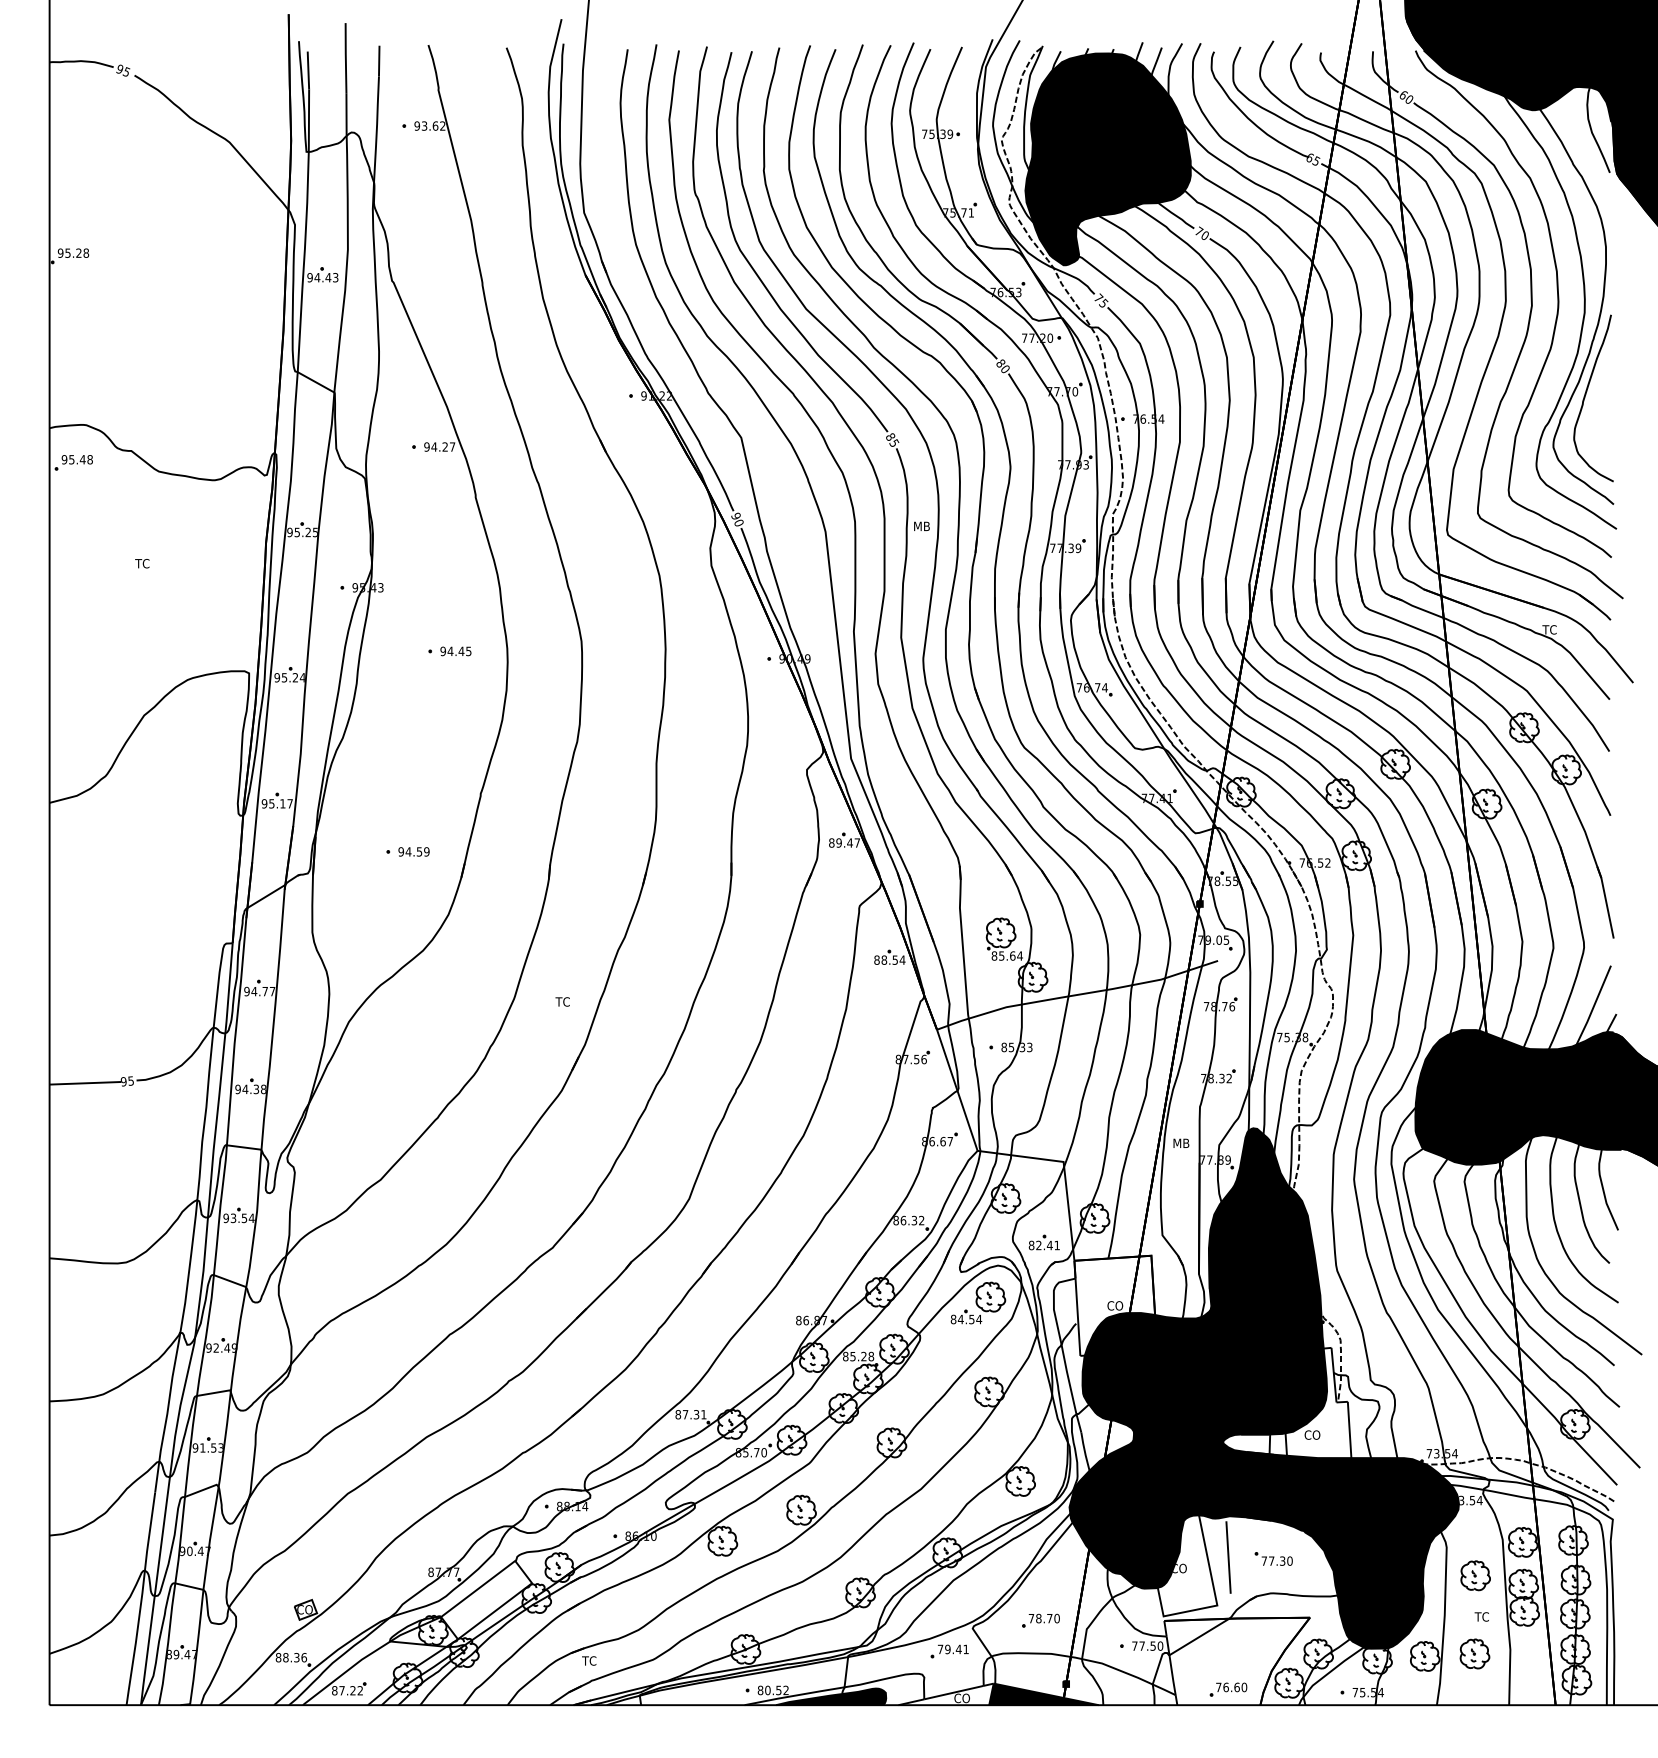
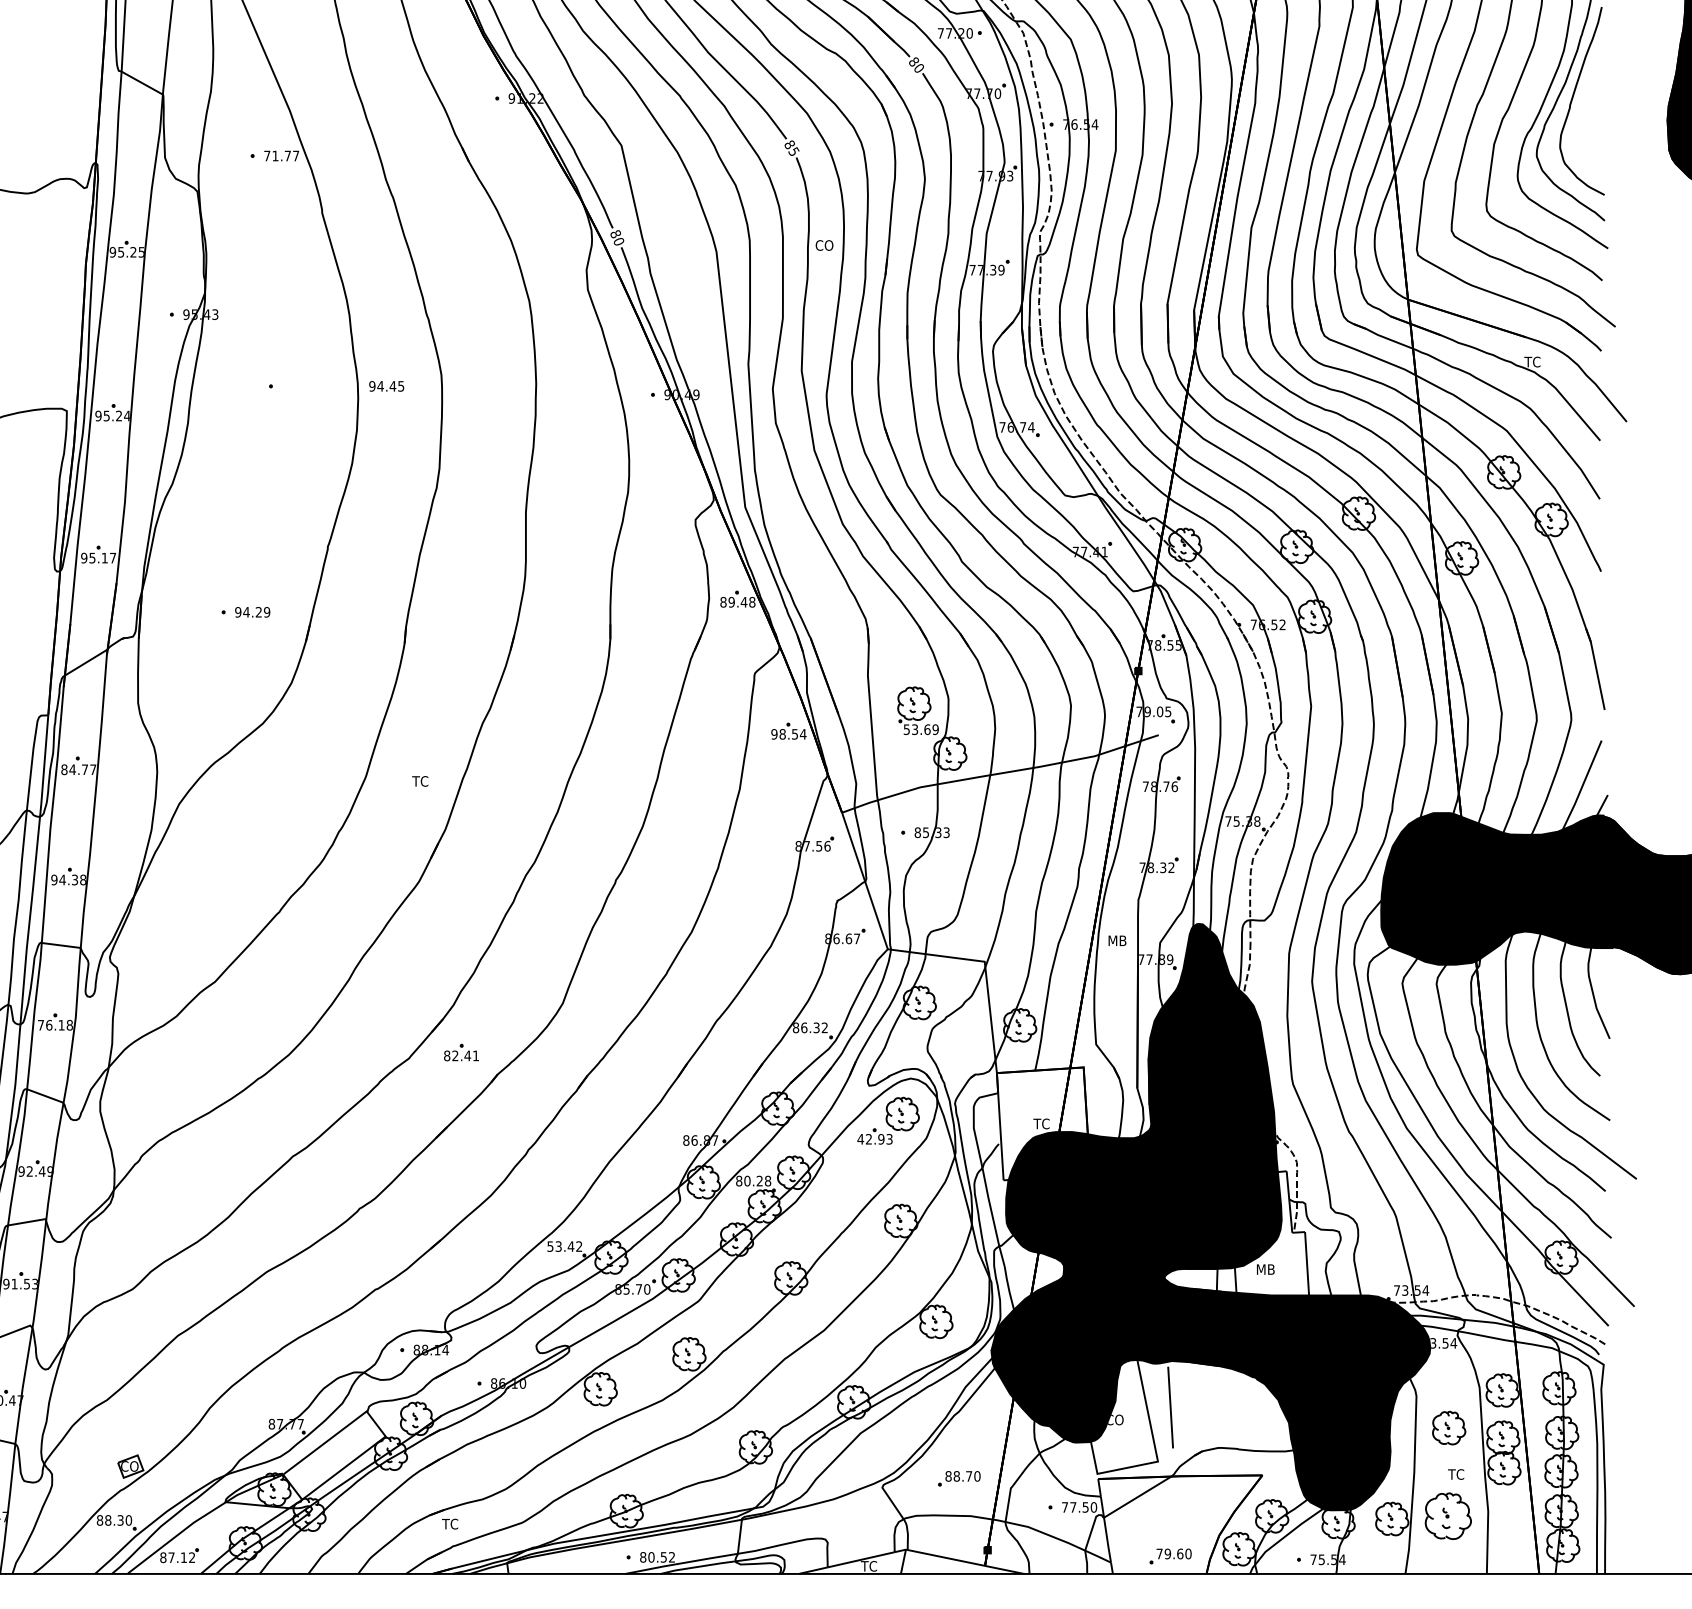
text: (435, 446) -> (276, 155), 94.27 -> 71.77
text: (735, 515) -> (614, 233), 90 -> 80
text: (921, 526) -> (824, 245), MB -> CO
text: (455, 651) -> (386, 386), moved
text: (857, 842) -> (752, 601), 89.47 -> 89.48
text: (419, 851) -> (258, 611), 94.59 -> 94.29
text: (1006, 955) -> (920, 729), 85.64 -> 53.69
text: (876, 959) -> (773, 733), 88.54 -> 98.54
text: (246, 991) -> (63, 769), 94.77 -> 84.77
text: (238, 1218) -> (54, 1025), 93.54 -> 76.18
part: (1043, 1242) -> (460, 1052), moved
text: (1114, 1305) -> (1042, 1123), CO -> TC
text: (966, 1319) -> (875, 1139), 84.54 -> 42.93
text: (852, 1356) -> (746, 1180), 85.28 -> 80.28
text: (690, 1414) -> (564, 1246), 87.31 -> 53.42
text: (1312, 1434) -> (1265, 1268), CO -> MB
part: (1273, 1558) -> (1221, 1408), removed
text: (1031, 1618) -> (948, 1476), 78.70 -> 88.70
part: (949, 1651) -> (856, 1513), removed
part: (1474, 1653) -> (1447, 1515), size x1.4
text: (304, 1657) -> (129, 1520), 88.36 -> 88.30
text: (1225, 1687) -> (1167, 1554), 76.60 -> 79.60
text: (352, 1690) -> (183, 1557), 87.22 -> 87.12
fill: (1043, 1694) -> (962, 1561), removed
fill: (831, 1696) -> (723, 1564), removed
text: (961, 1698) -> (869, 1566), CO -> TC

